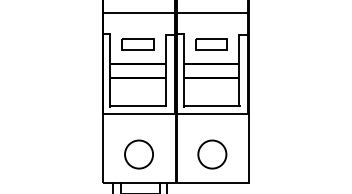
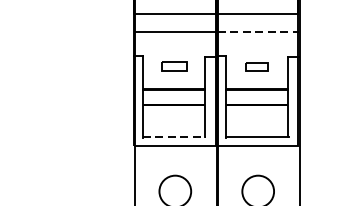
line: (212, 13) -> (258, 32), solid -> dashed
part: (137, 44) -> (173, 67), size x0.7
part: (211, 44) -> (257, 67), size x0.6
line: (138, 106) -> (174, 137), solid -> dashed

